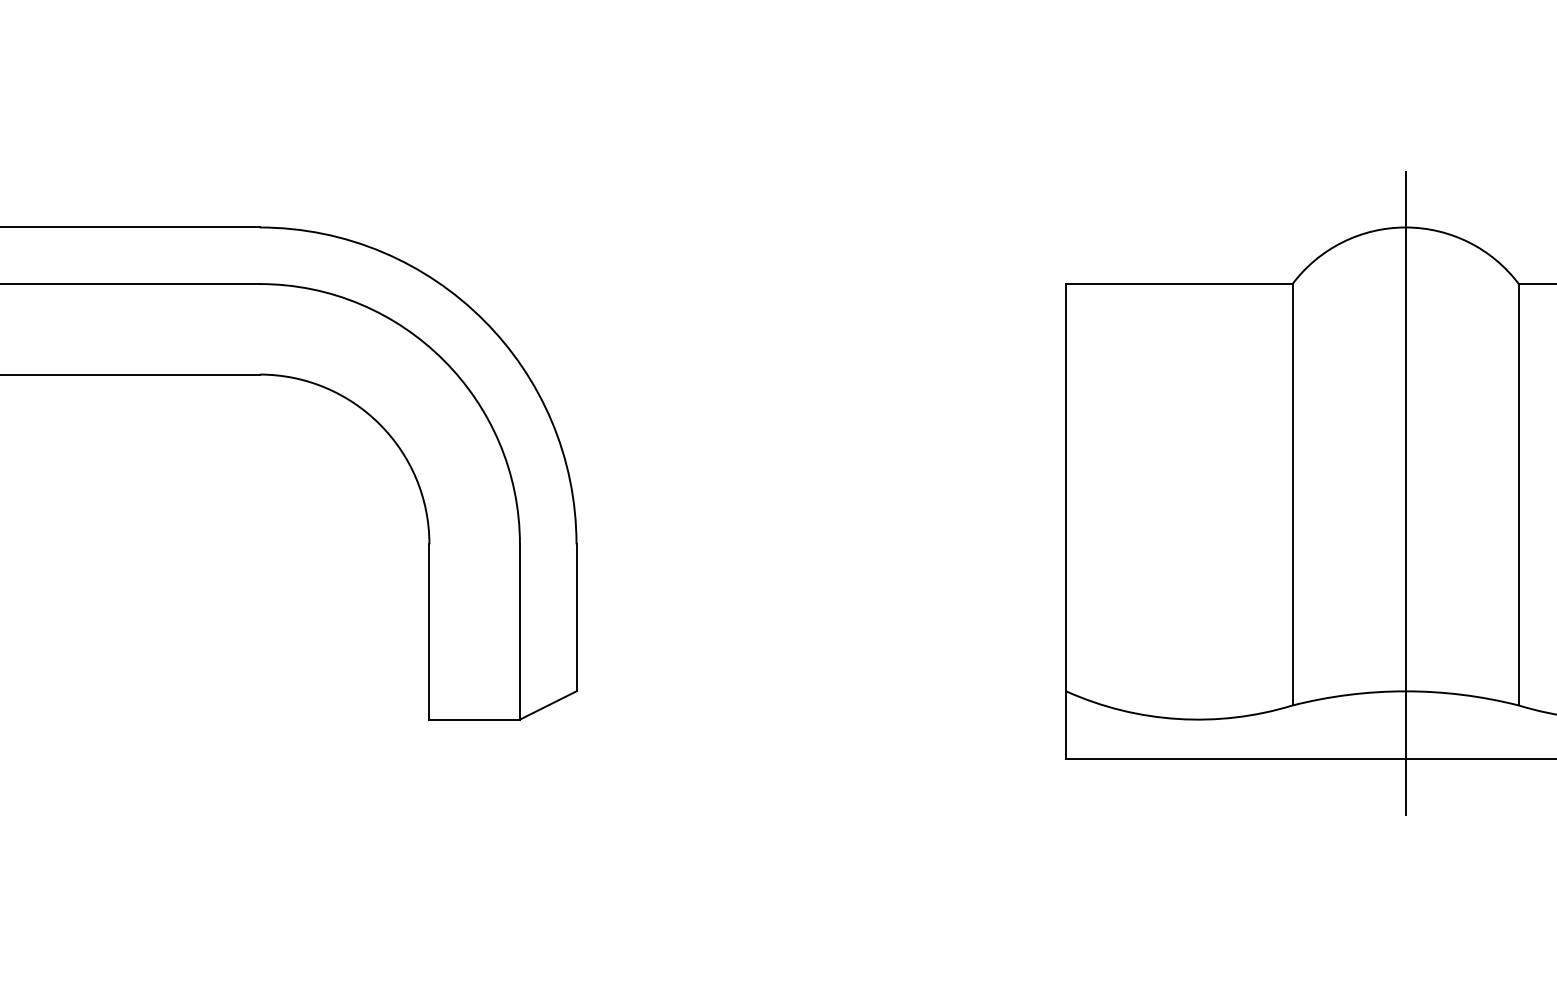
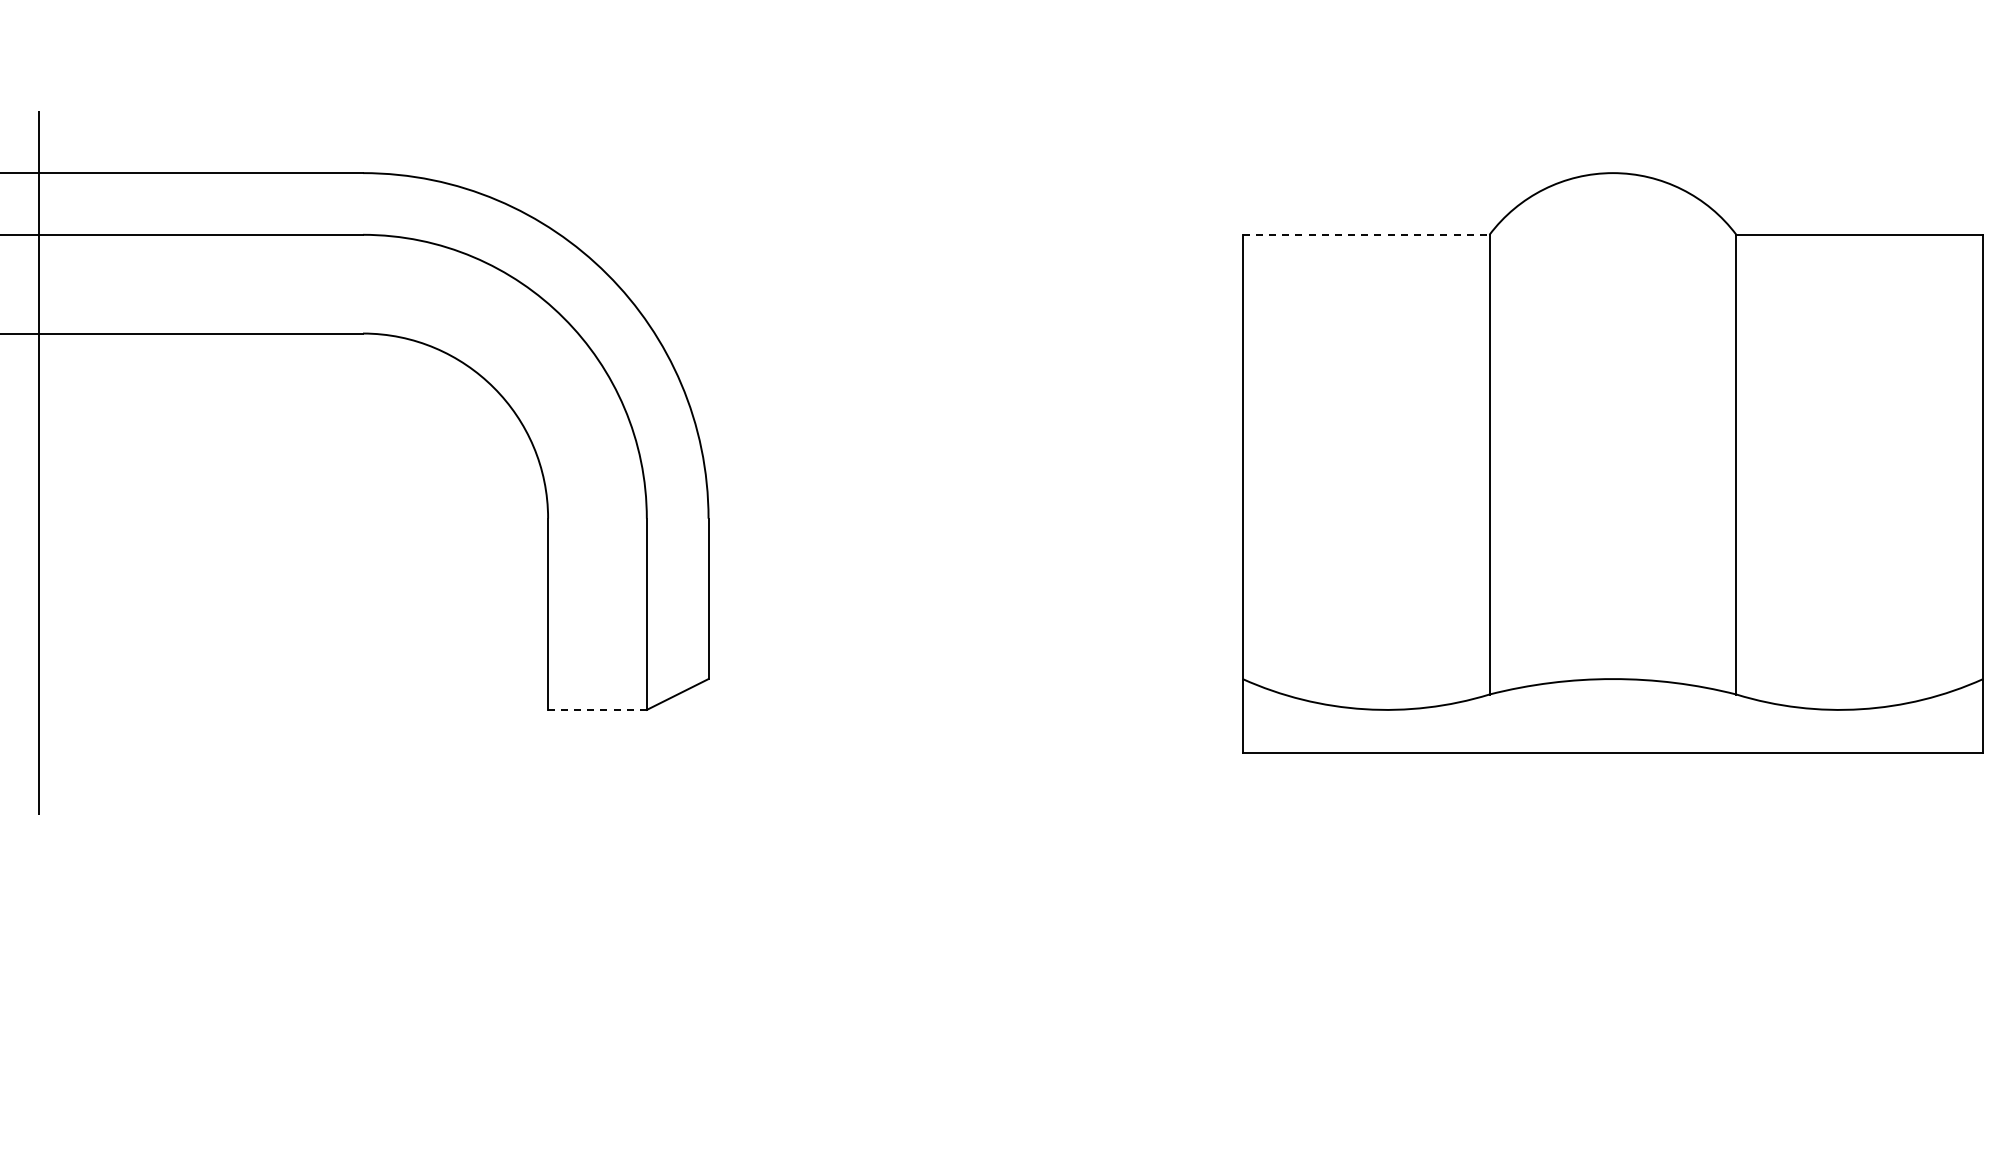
line: (1179, 283) -> (1366, 234), solid -> dashed
line: (1405, 492) -> (1612, 462), removed
line: (473, 719) -> (596, 709), solid -> dashed

